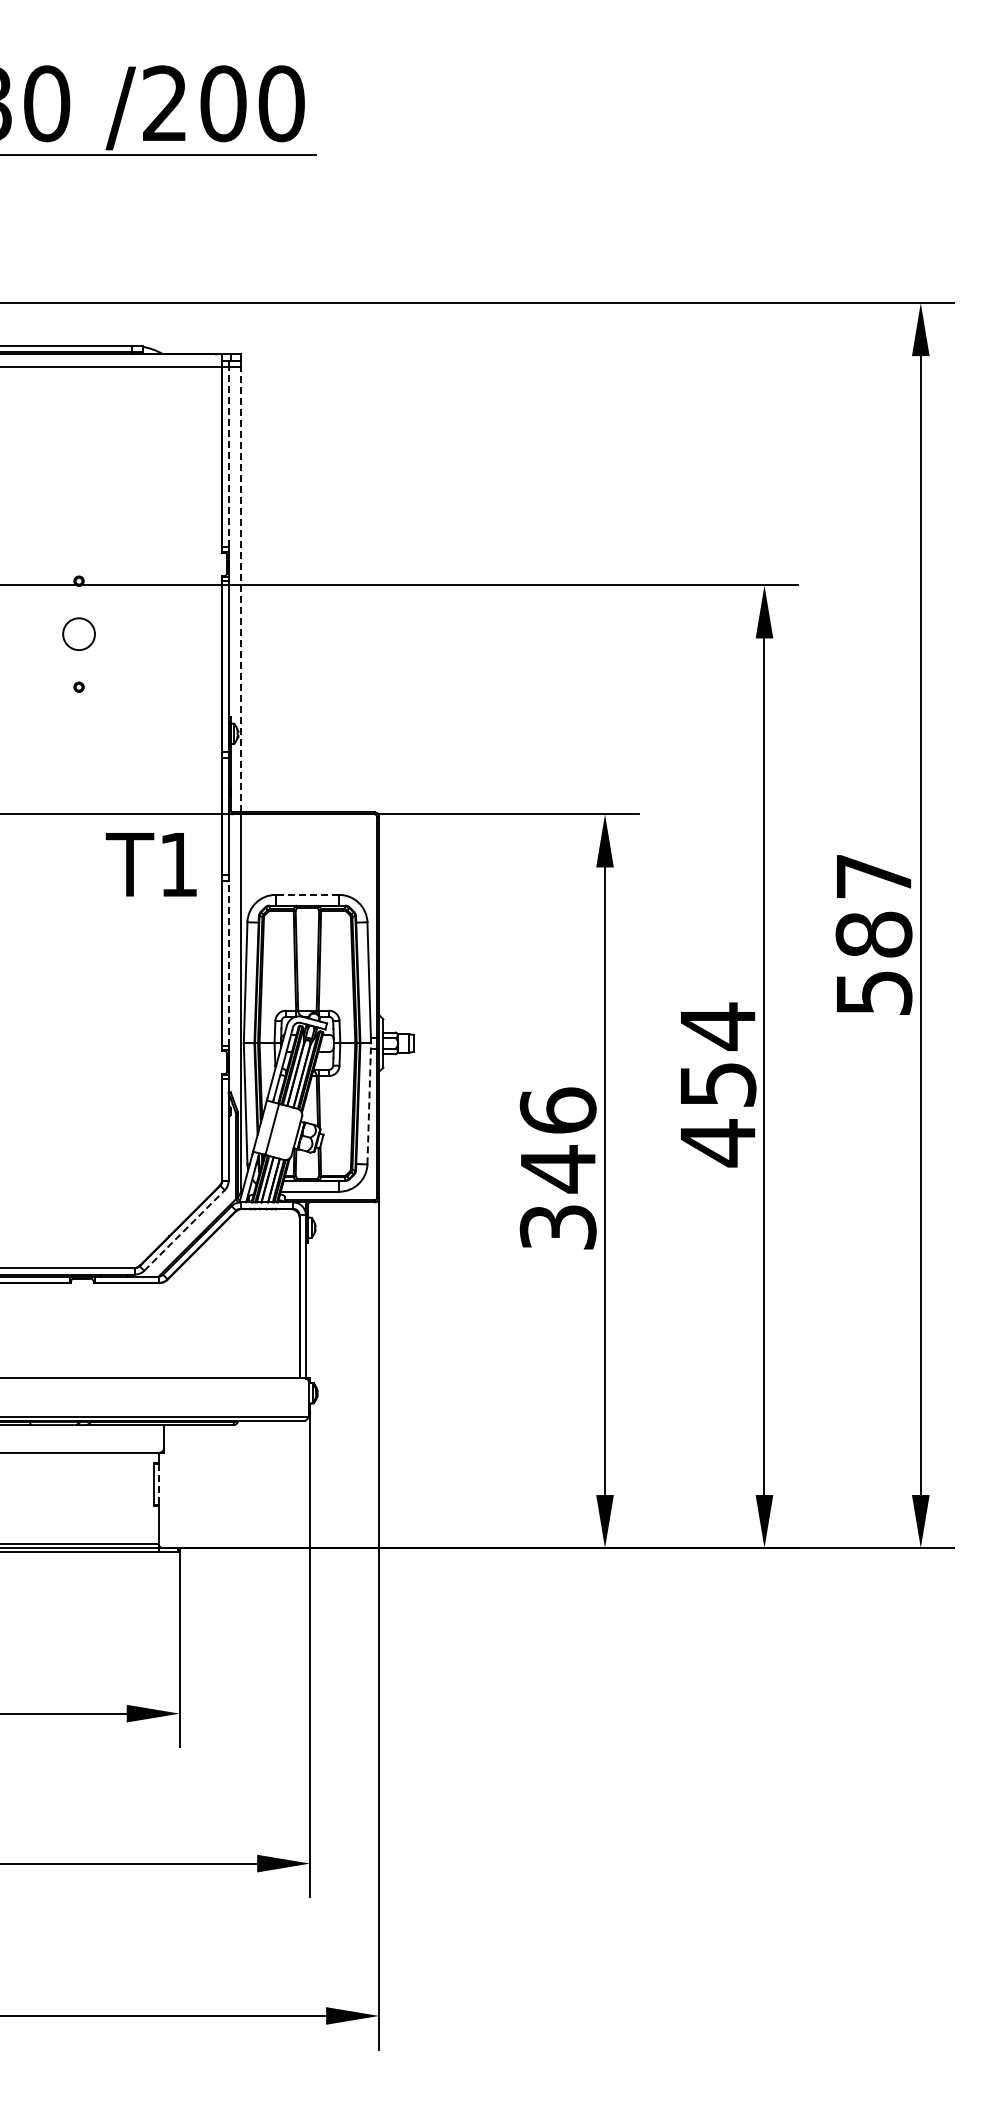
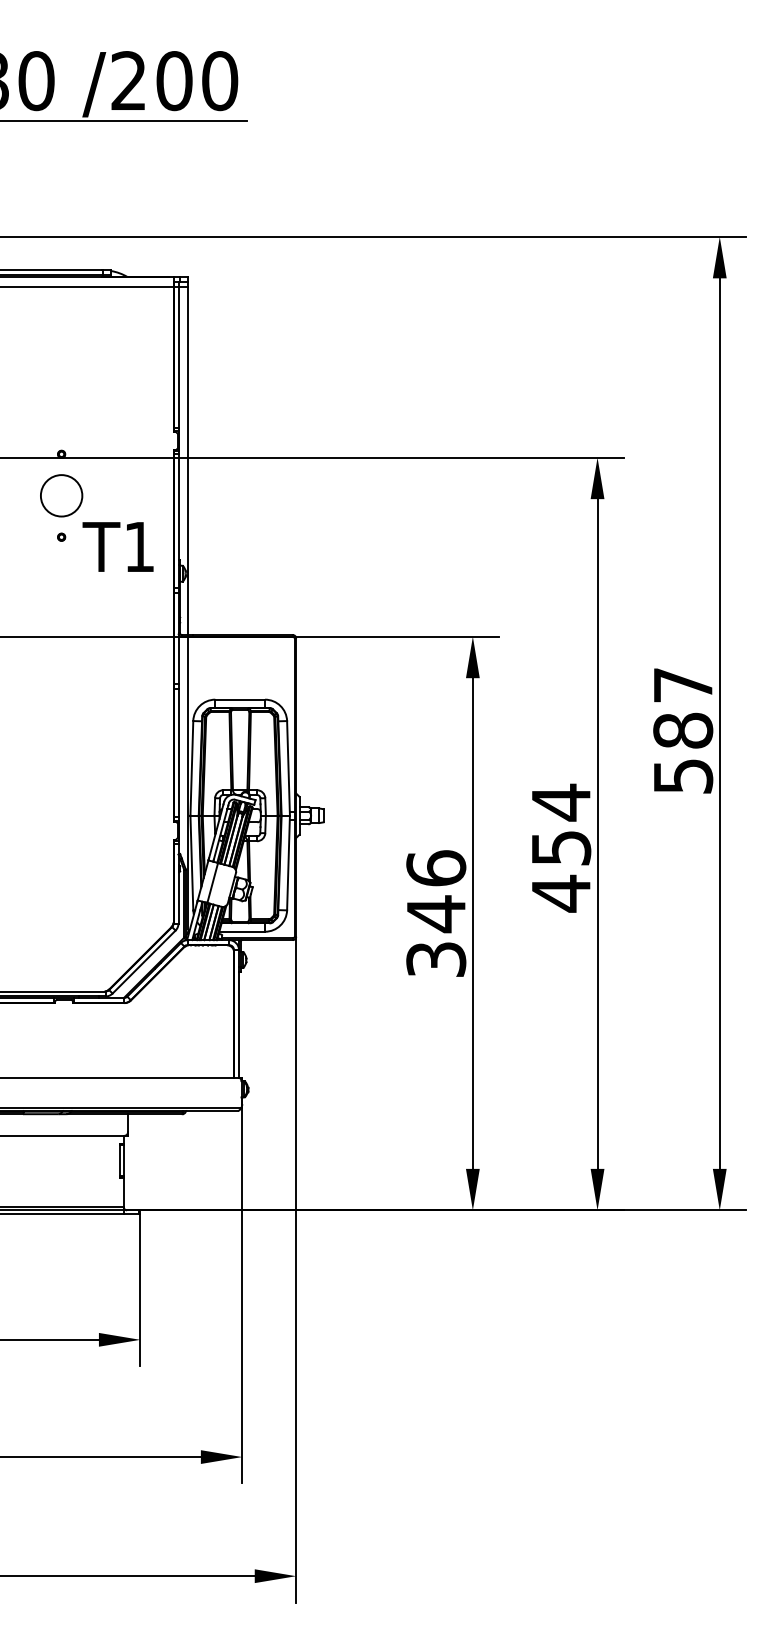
line: (228, 456) -> (178, 356), dashed -> solid
line: (241, 589) -> (188, 460), dashed -> solid
circle: (78, 633) -> (61, 495), size x1.67
text: (150, 864) -> (117, 546), moved
line: (307, 894) -> (240, 699), dashed -> solid
line: (228, 962) -> (178, 752), dashed -> solid
line: (369, 1103) -> (288, 862), dashed -> solid
line: (184, 1230) -> (144, 962), dashed -> solid
line: (158, 1484) -> (123, 1160), dashed -> solid

